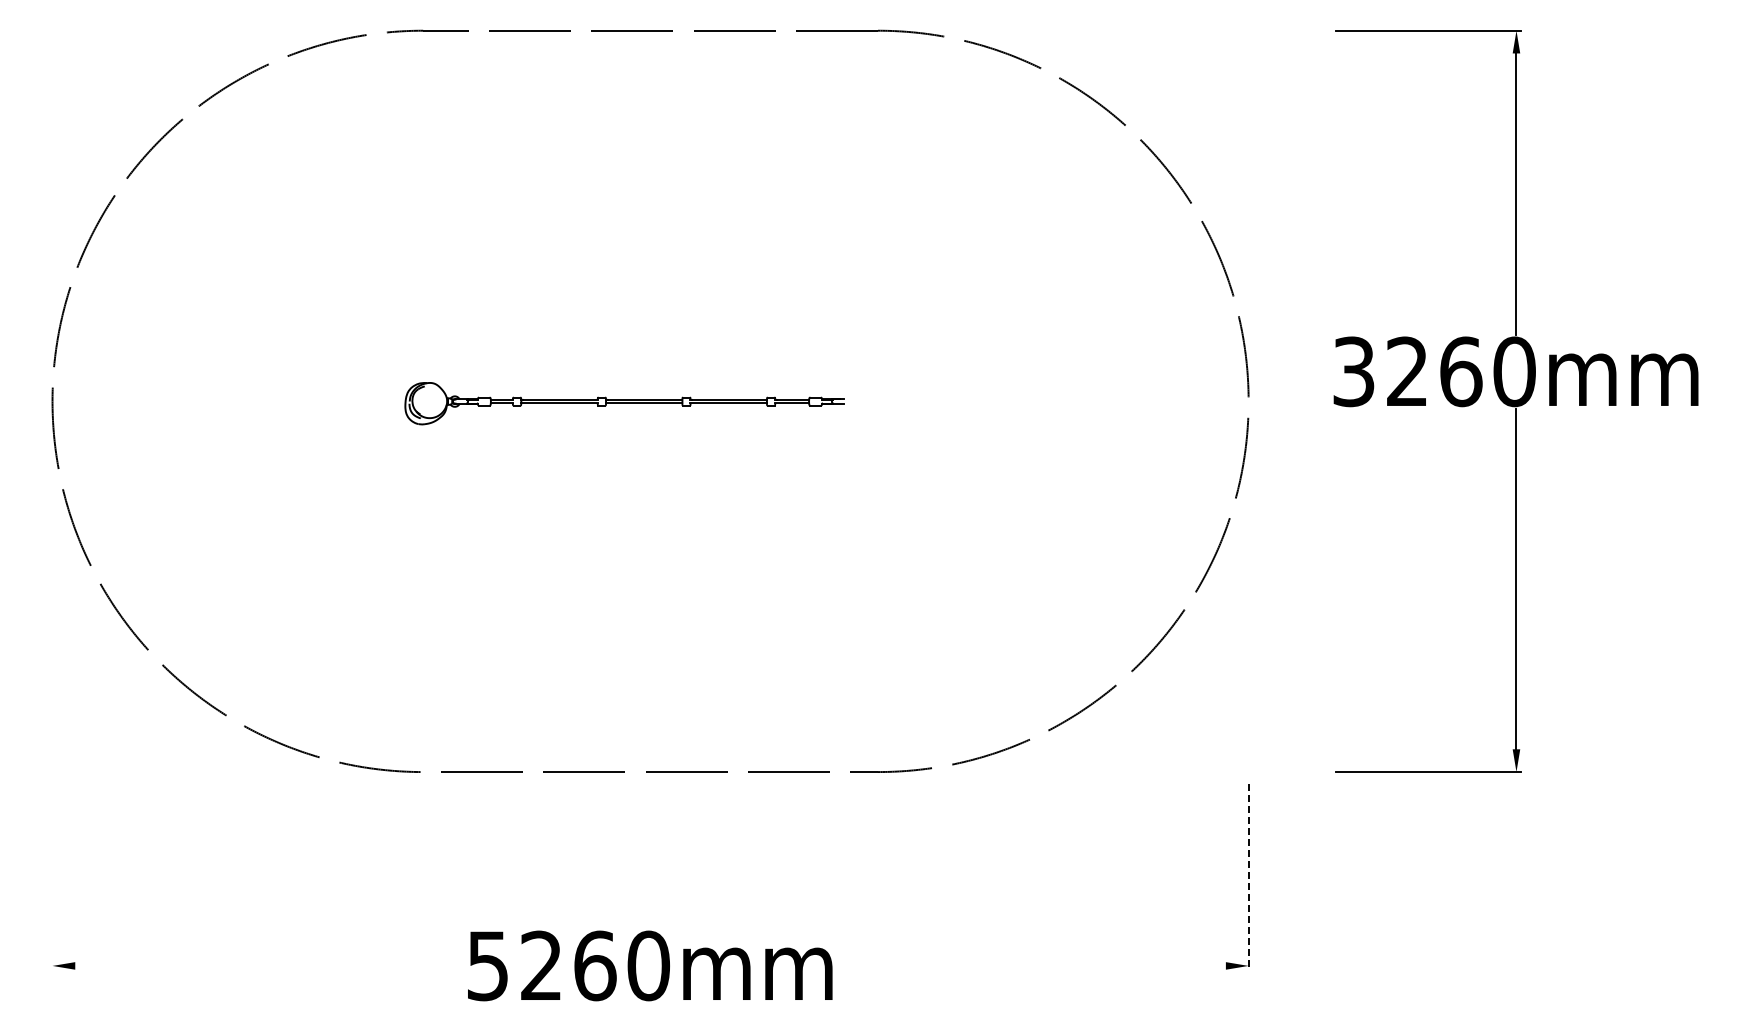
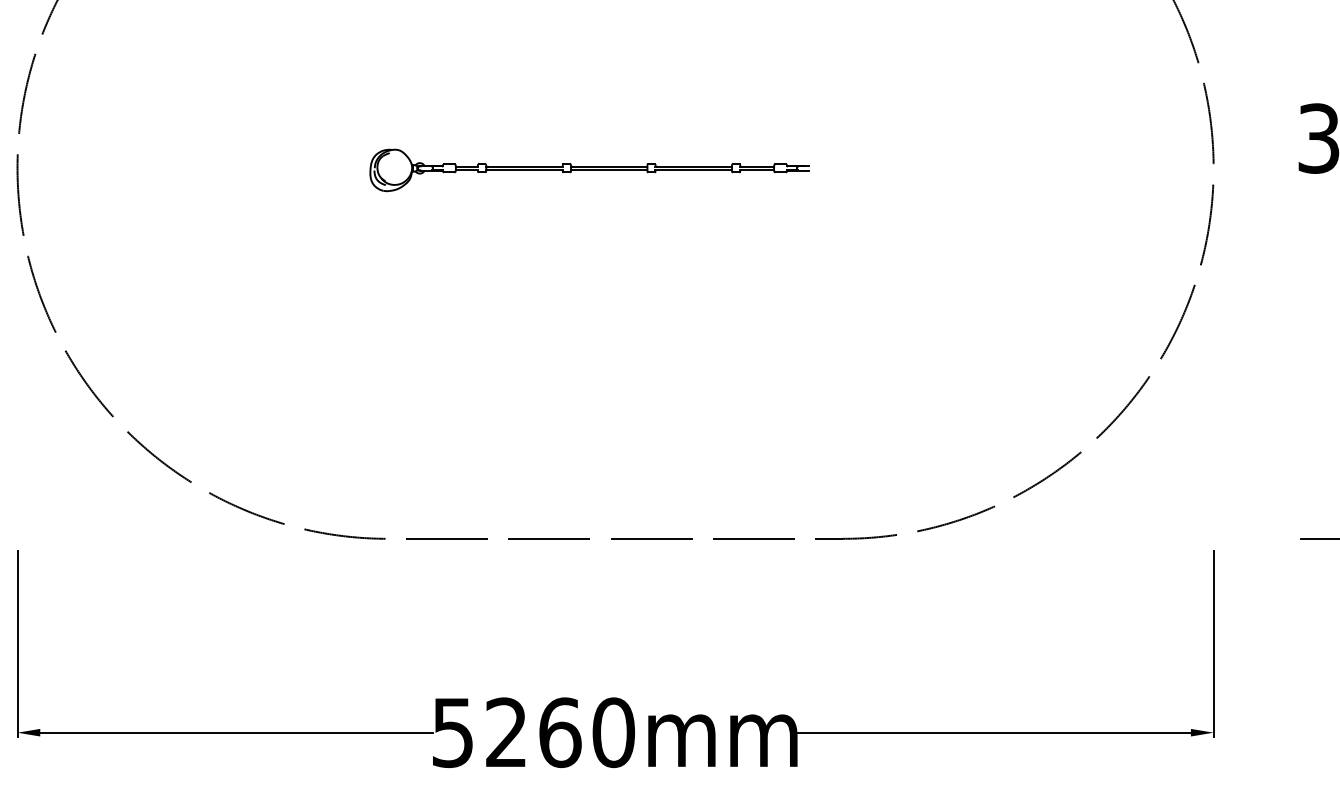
line: (52, 877) -> (17, 644), added
line: (1248, 877) -> (1213, 644), dashed -> solid
line: (271, 965) -> (236, 732), added
line: (1028, 965) -> (993, 732), added

